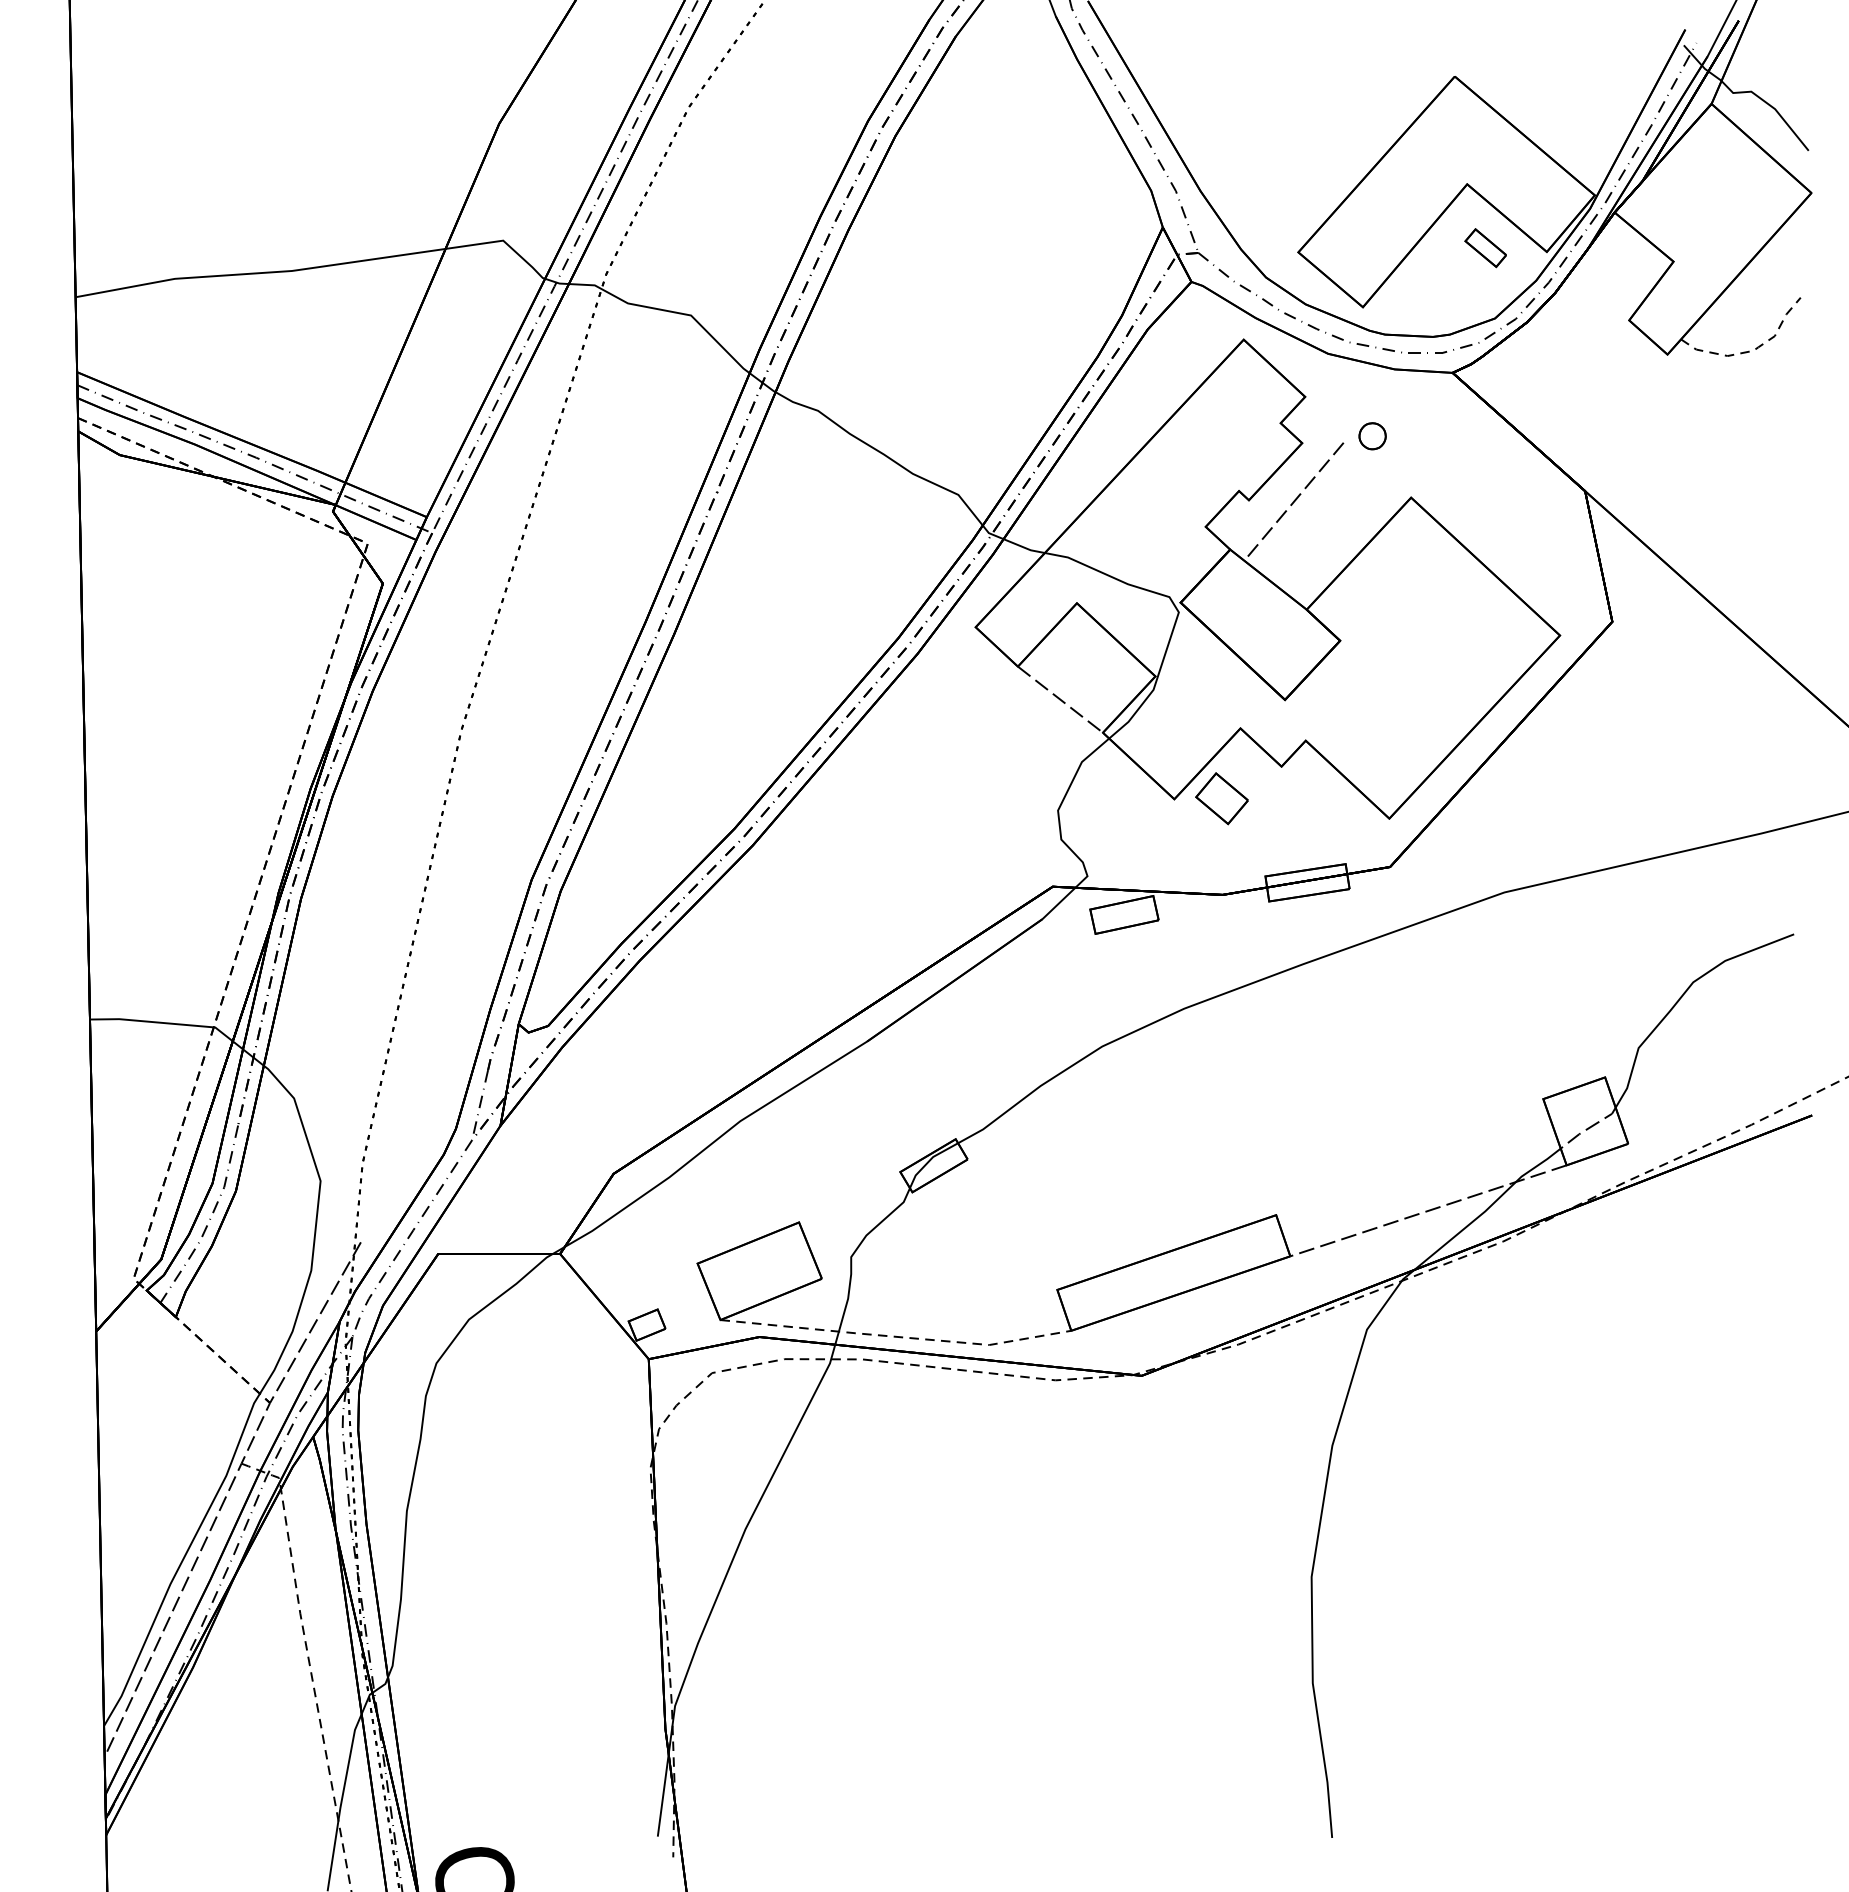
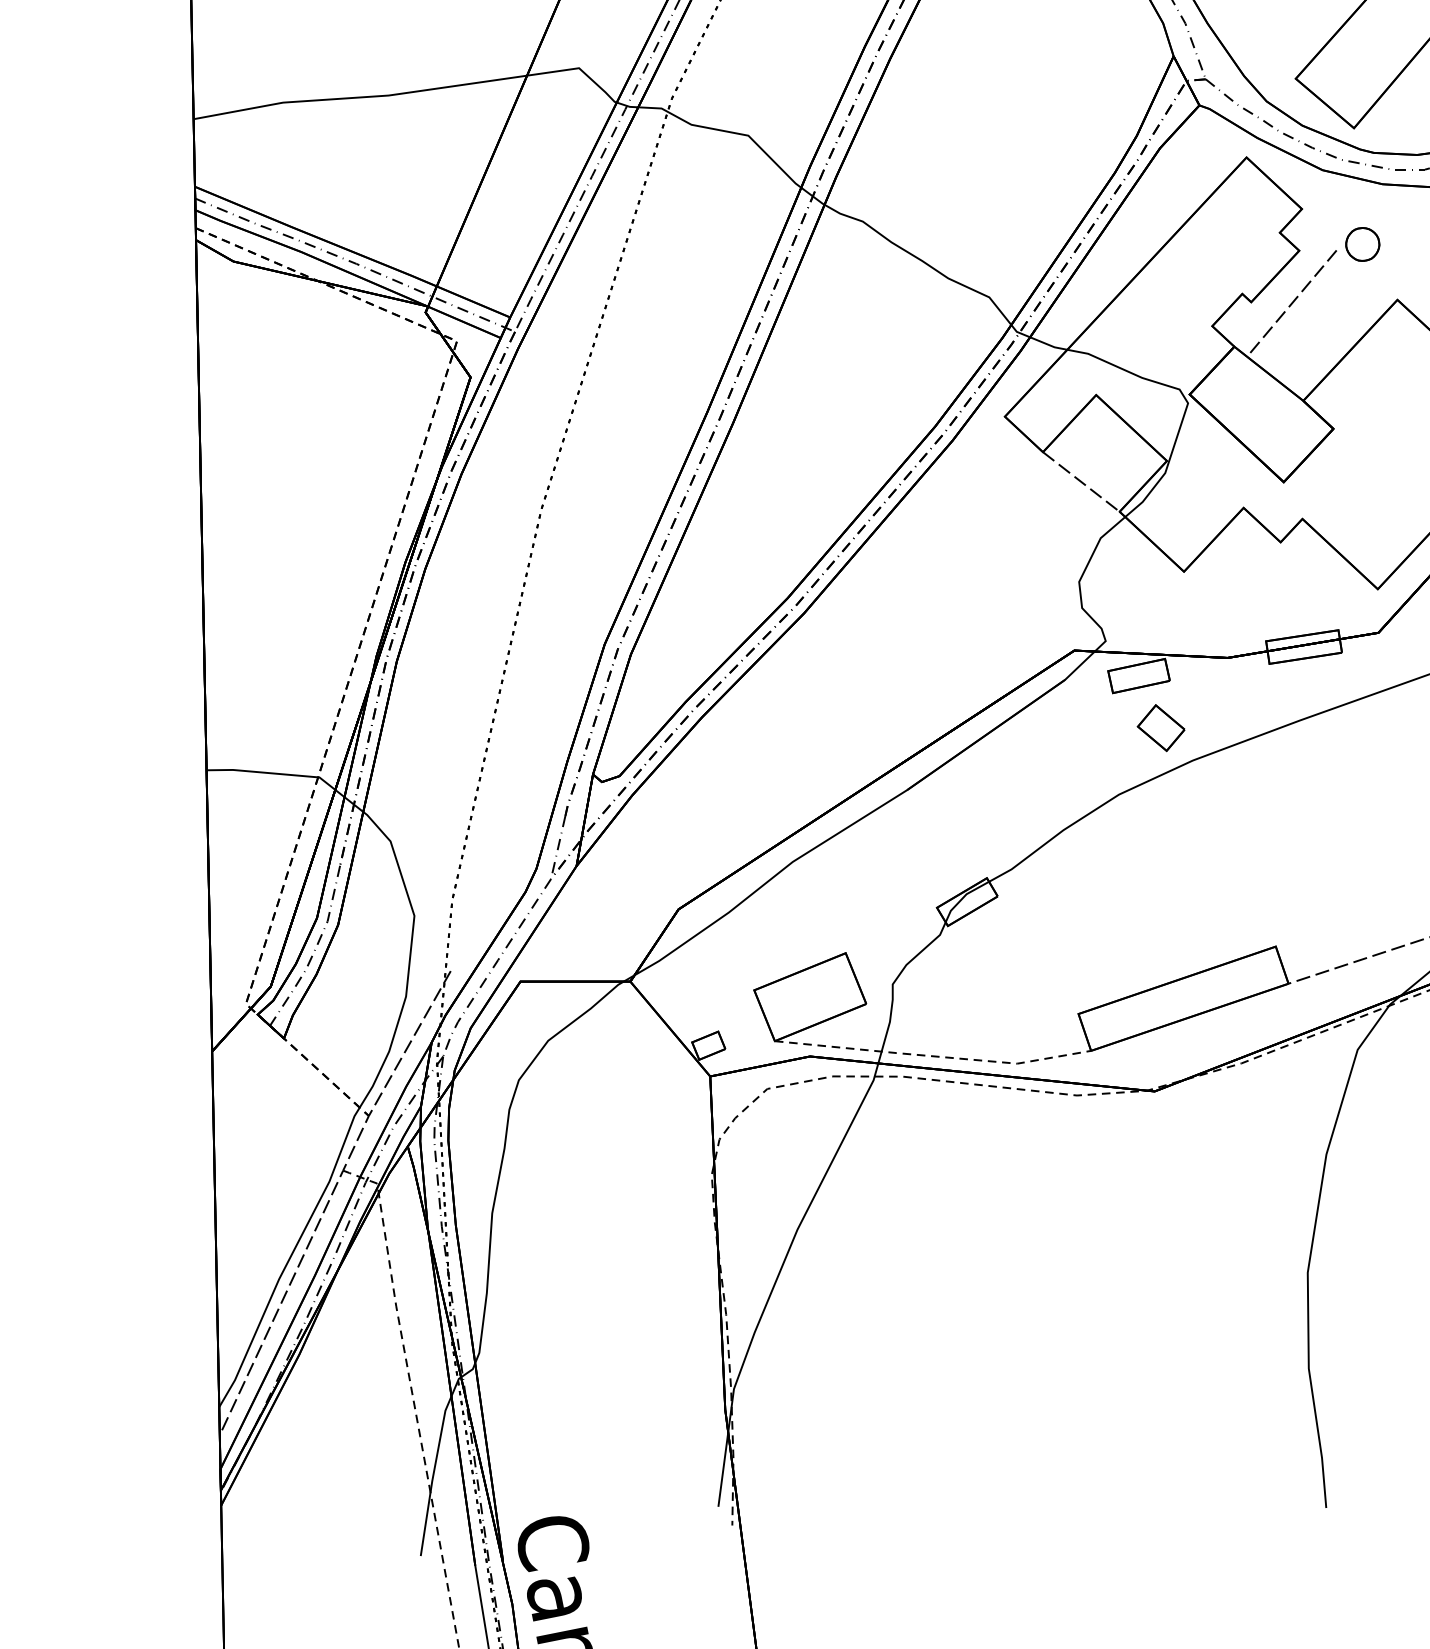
part: (1372, 436) -> (1362, 244), size x1.4
part: (1221, 798) -> (1160, 727), moved

